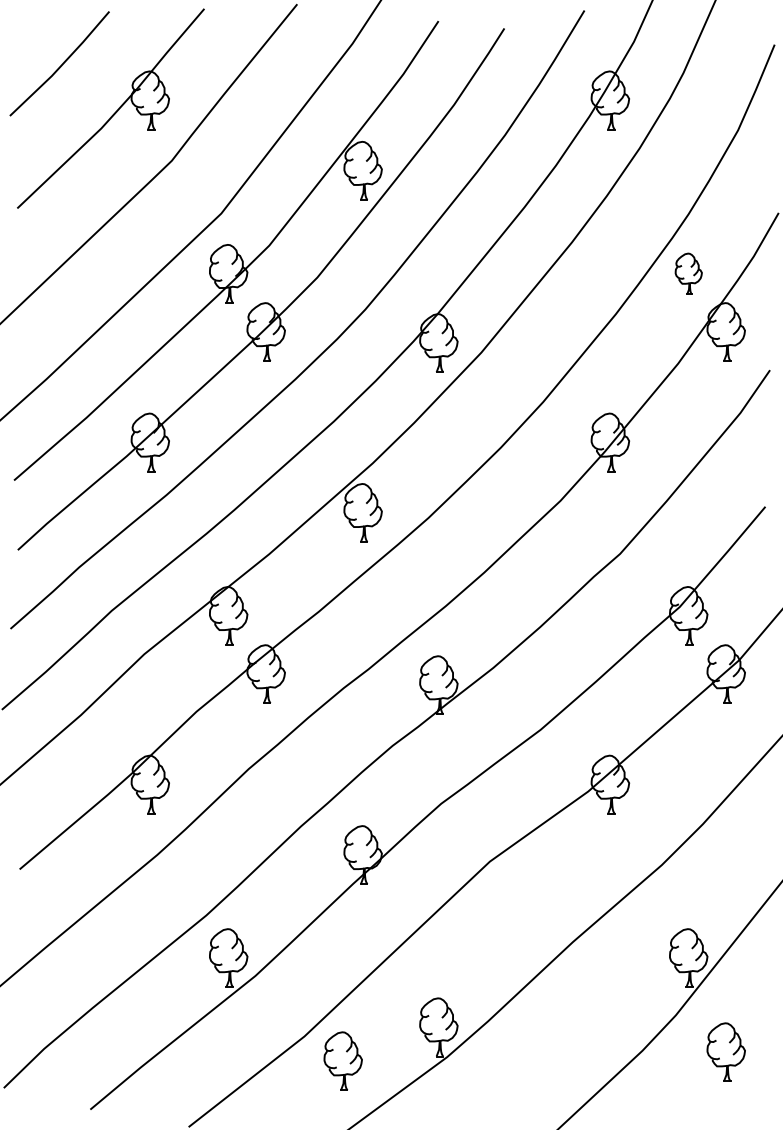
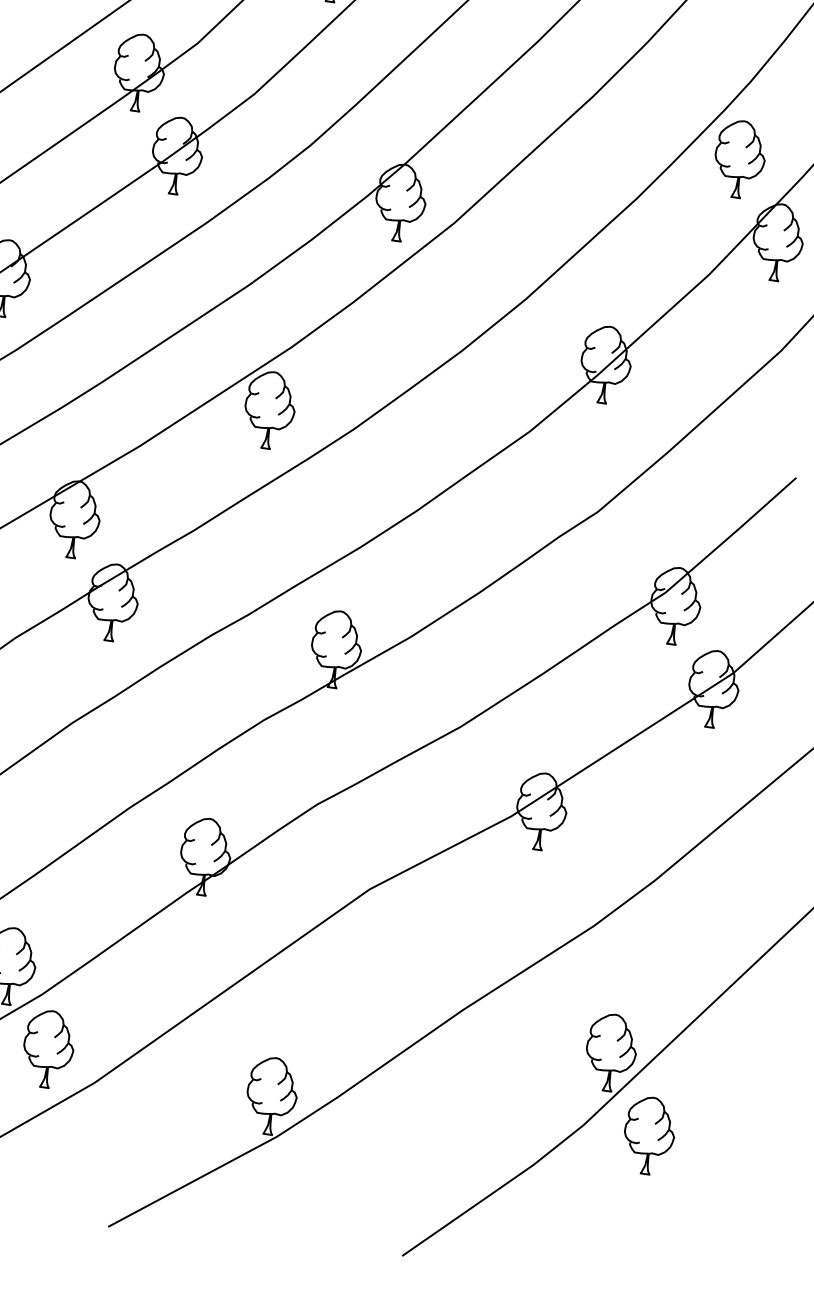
part: (688, 273) -> (739, 158), size x1.43
part: (725, 1051) -> (648, 1134), moved
part: (342, 1060) -> (47, 1048), moved

